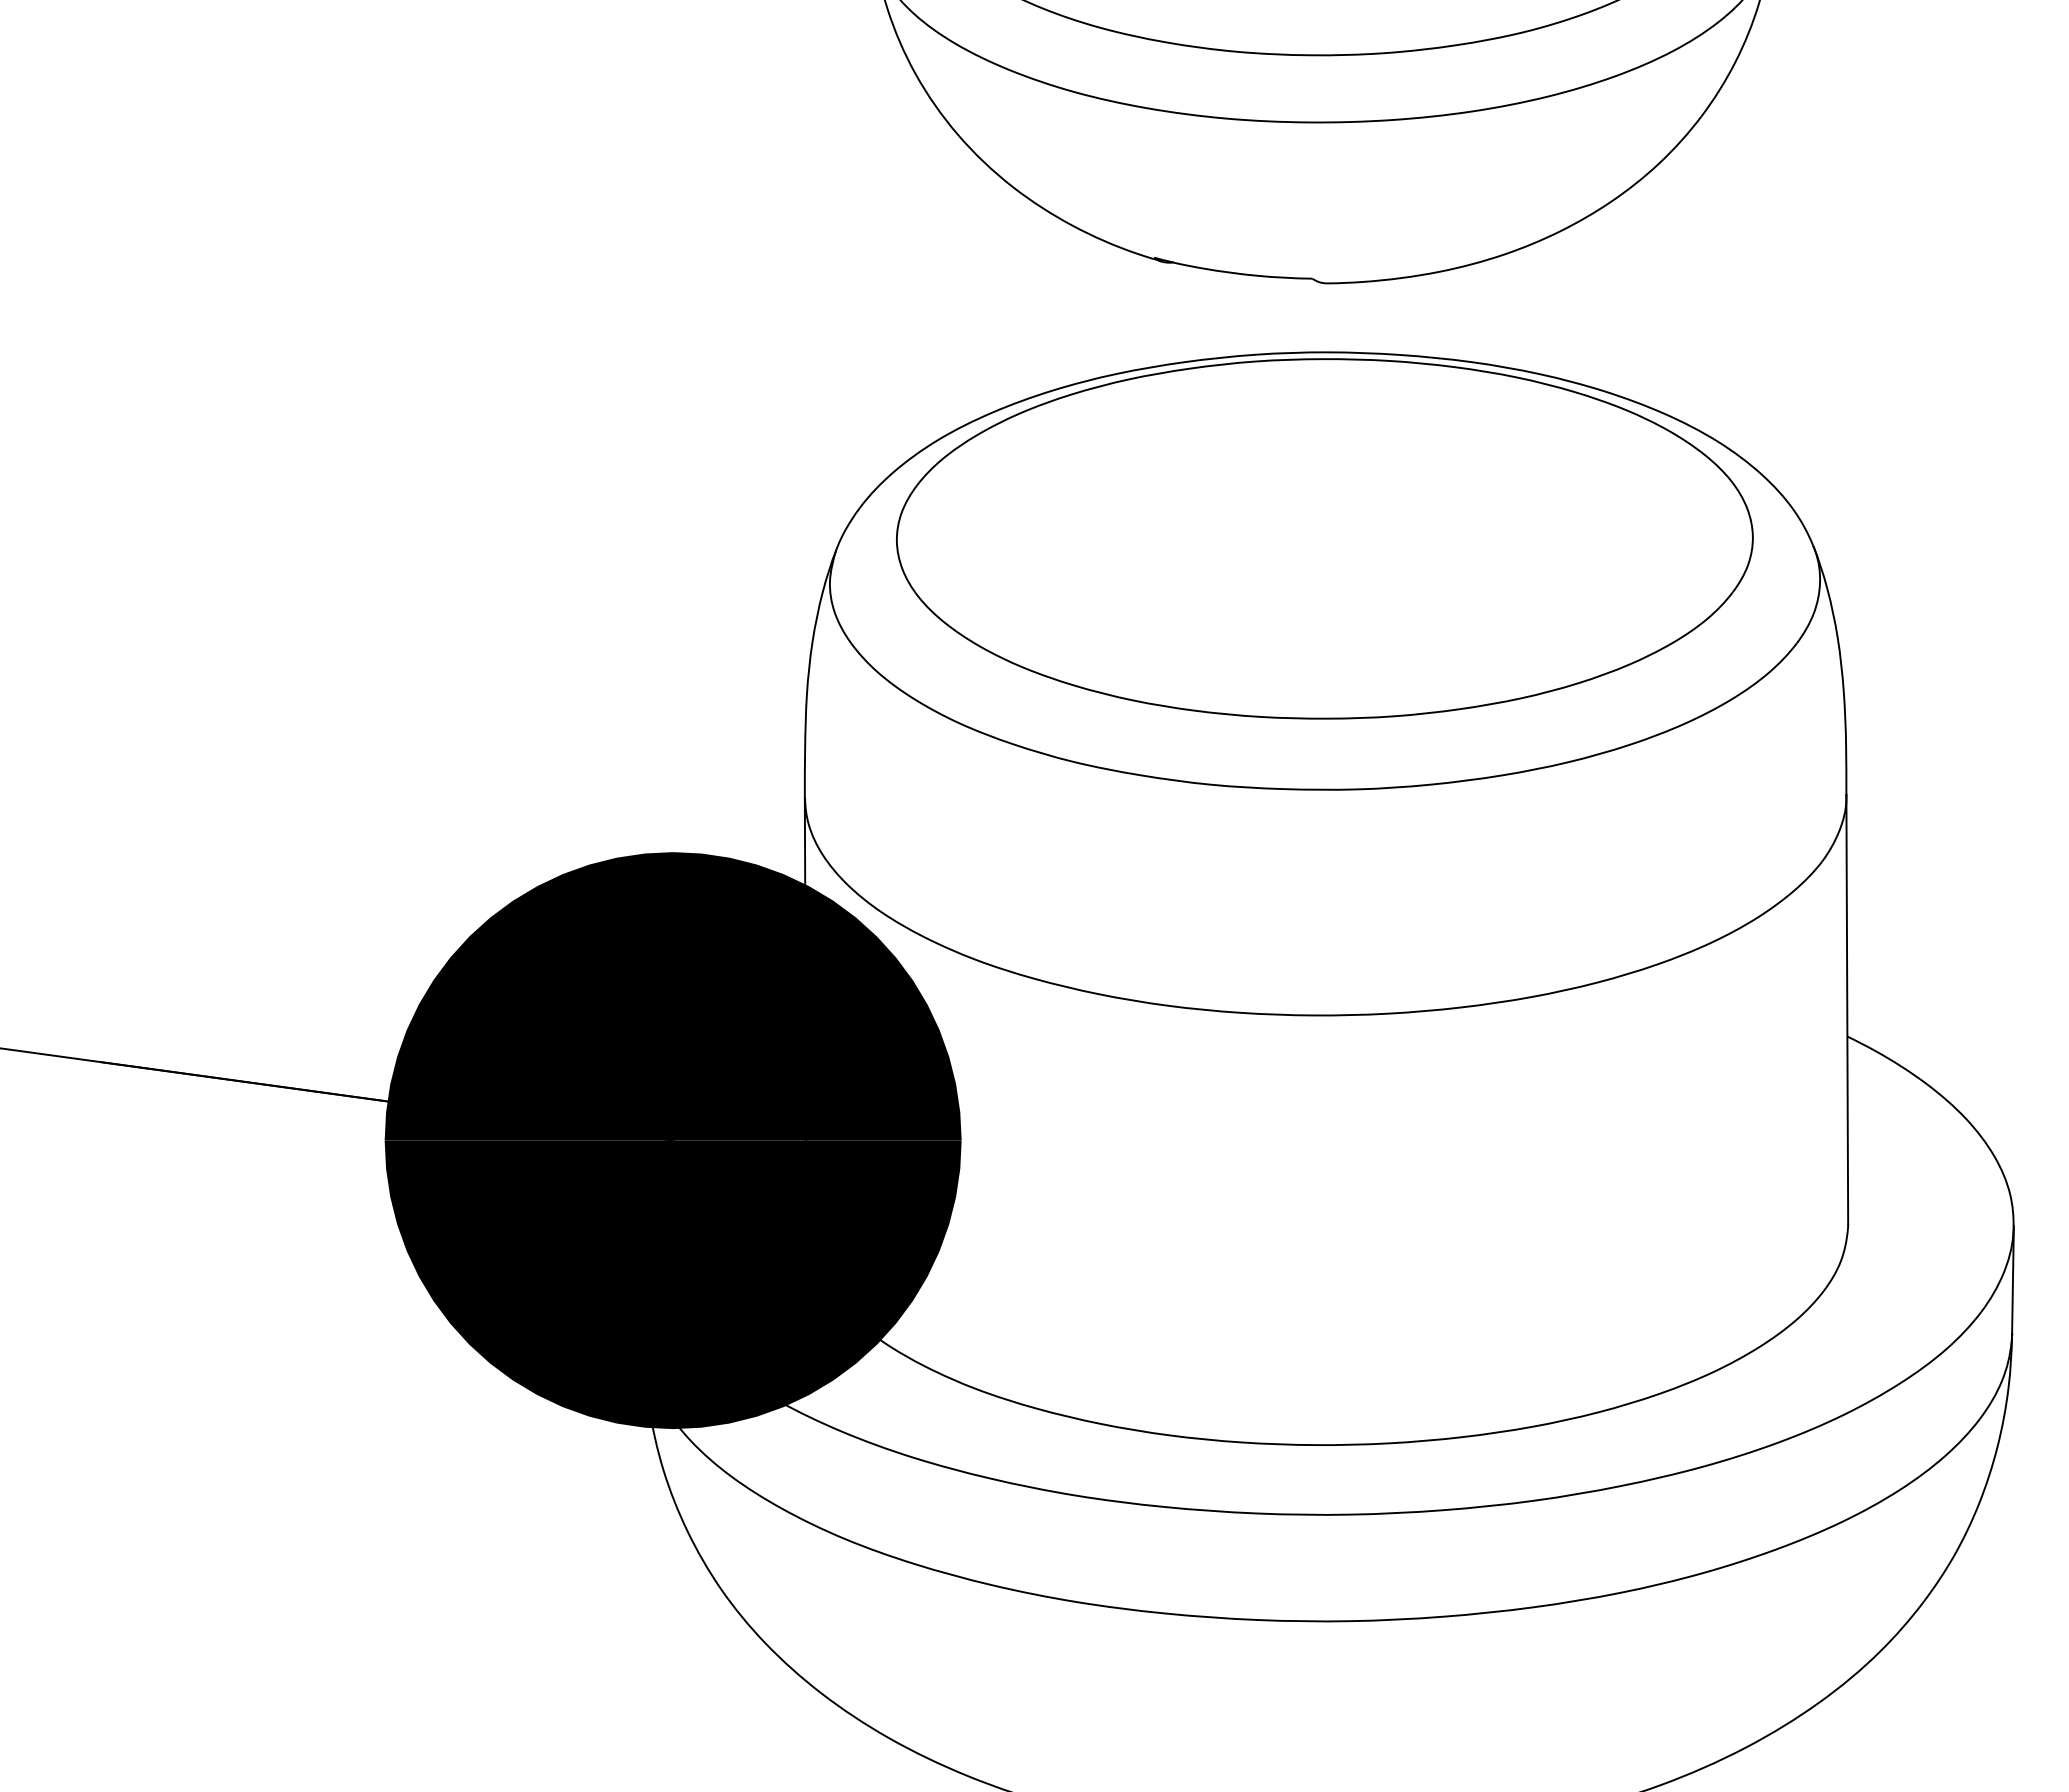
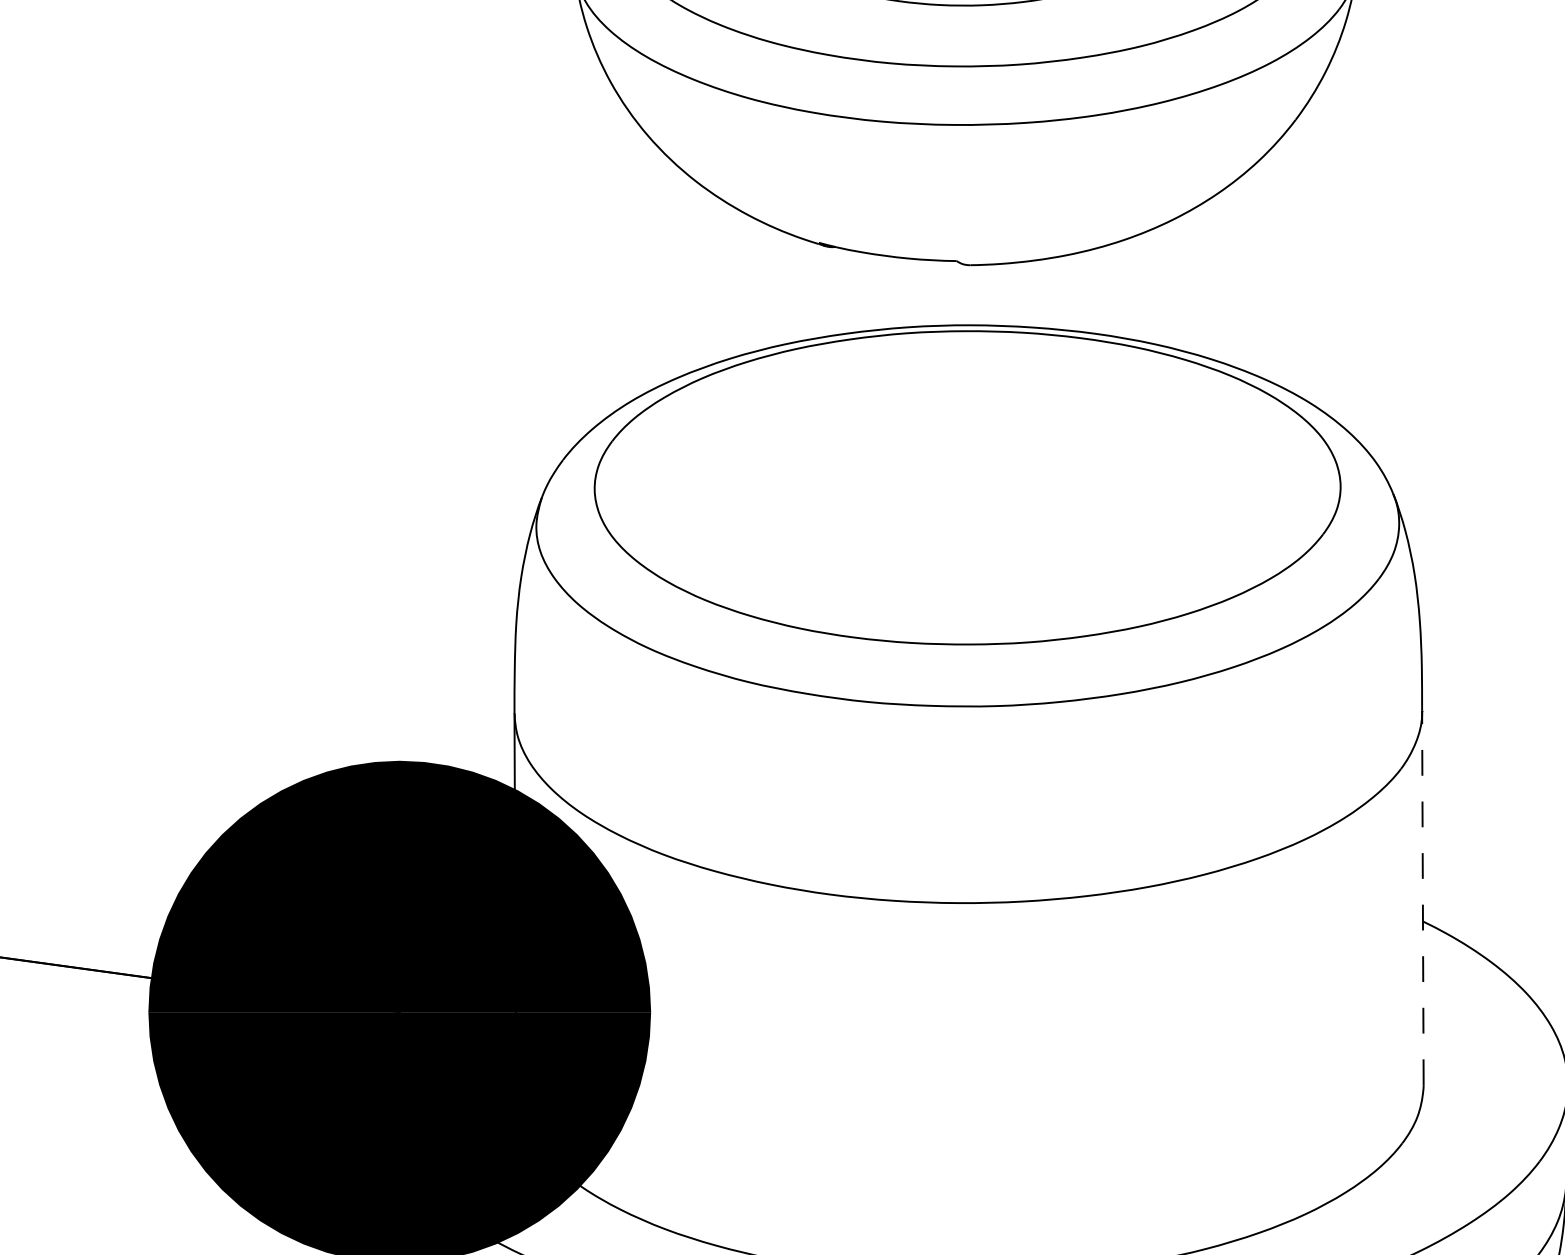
line: (1847, 1009) -> (1423, 897), solid -> dashed

